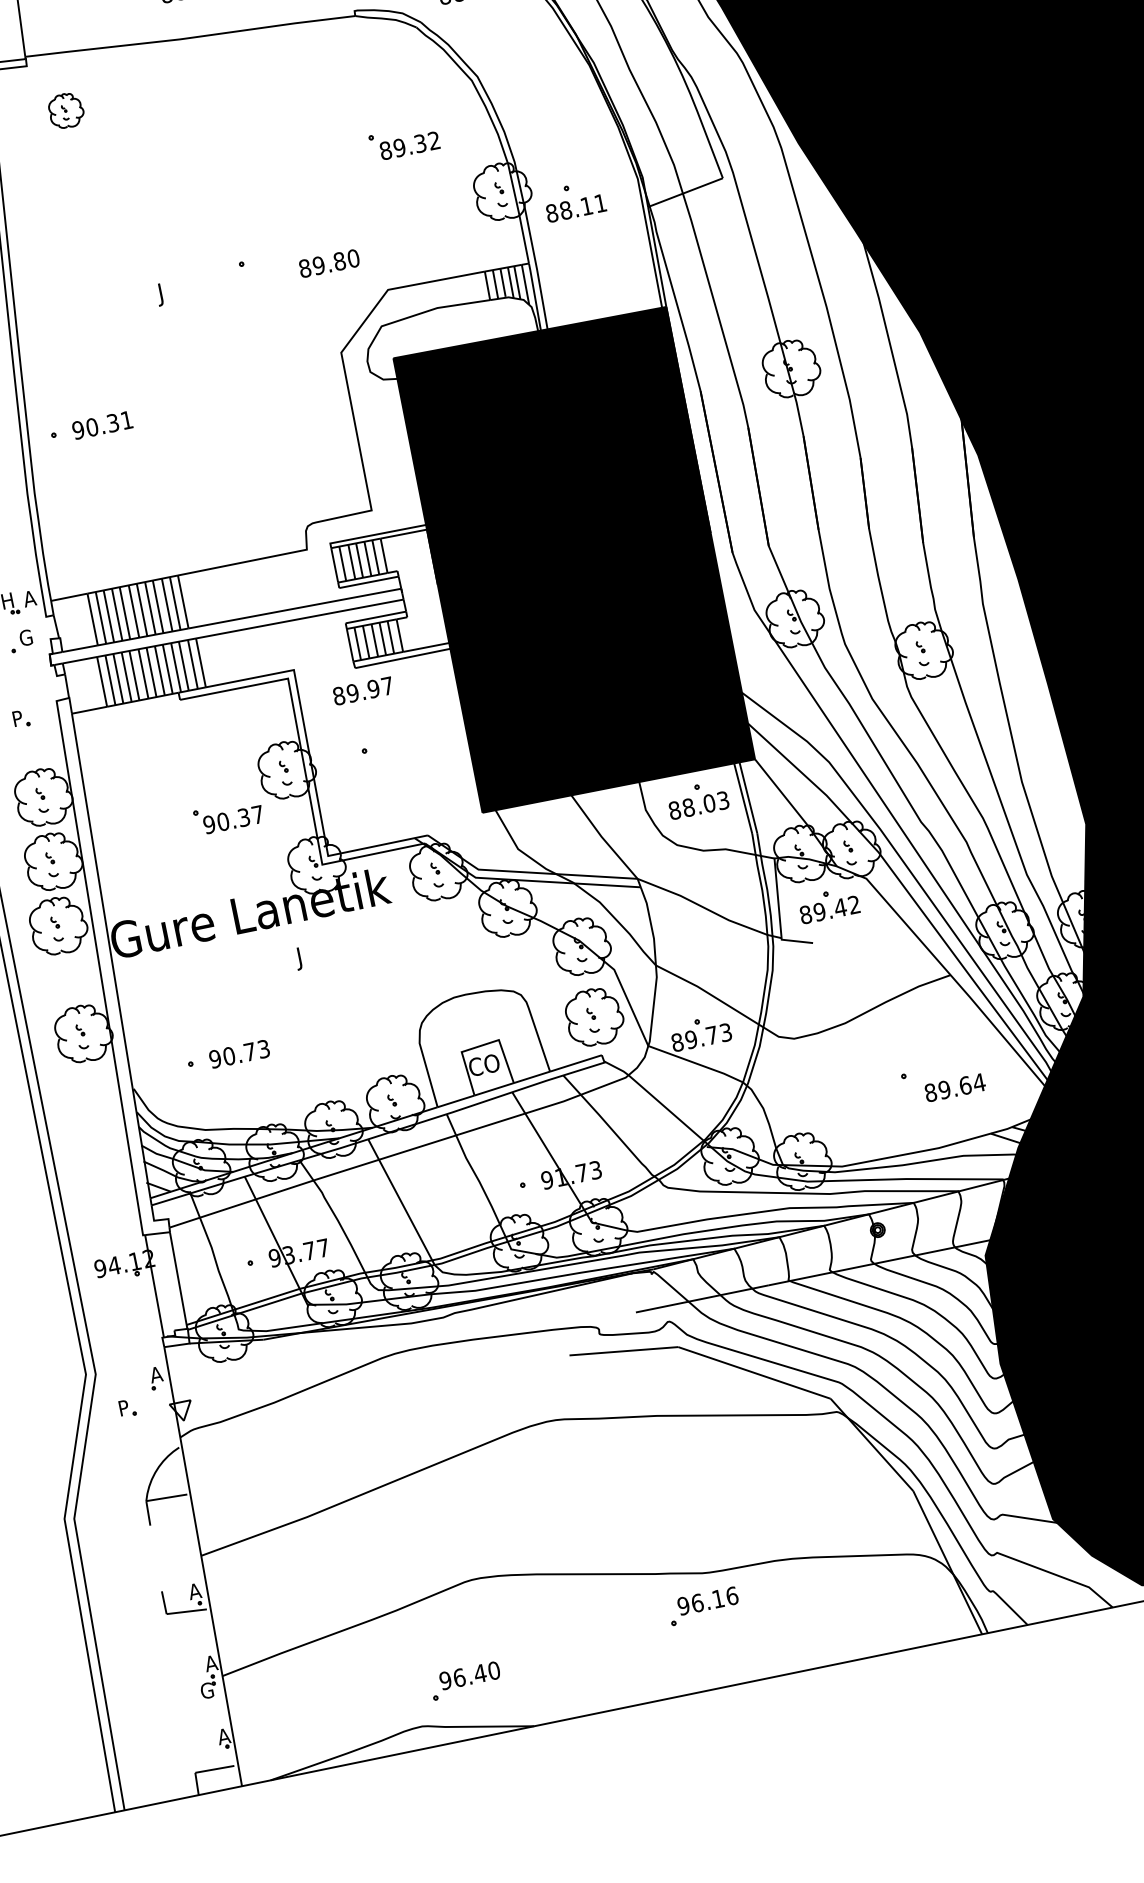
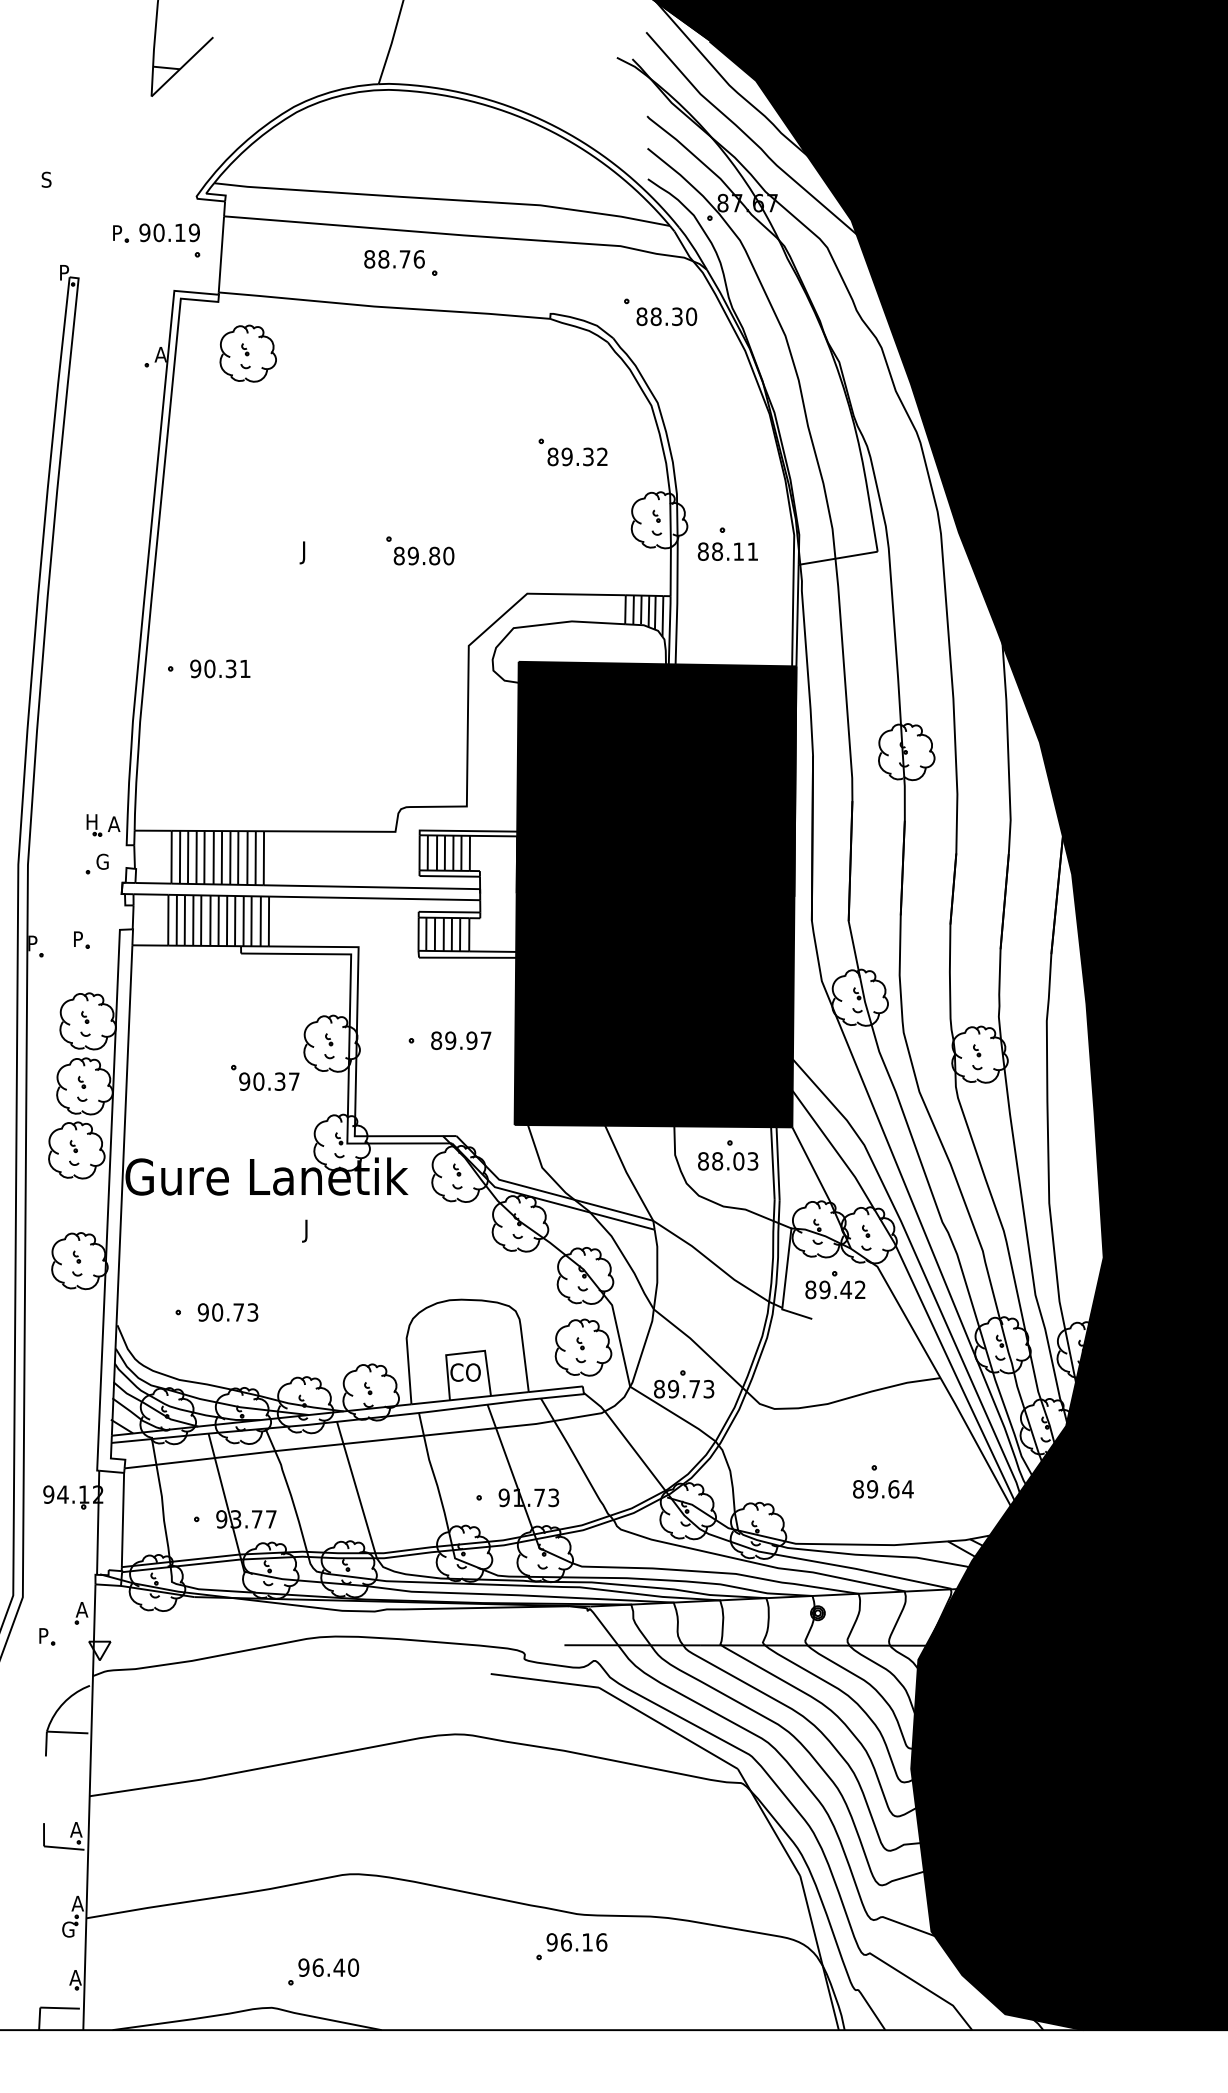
part: (65, 110) -> (247, 353), size x1.67
text: (328, 263) -> (423, 555), moved
text: (363, 690) -> (461, 1040), moved
text: (955, 1087) -> (883, 1489), moved

